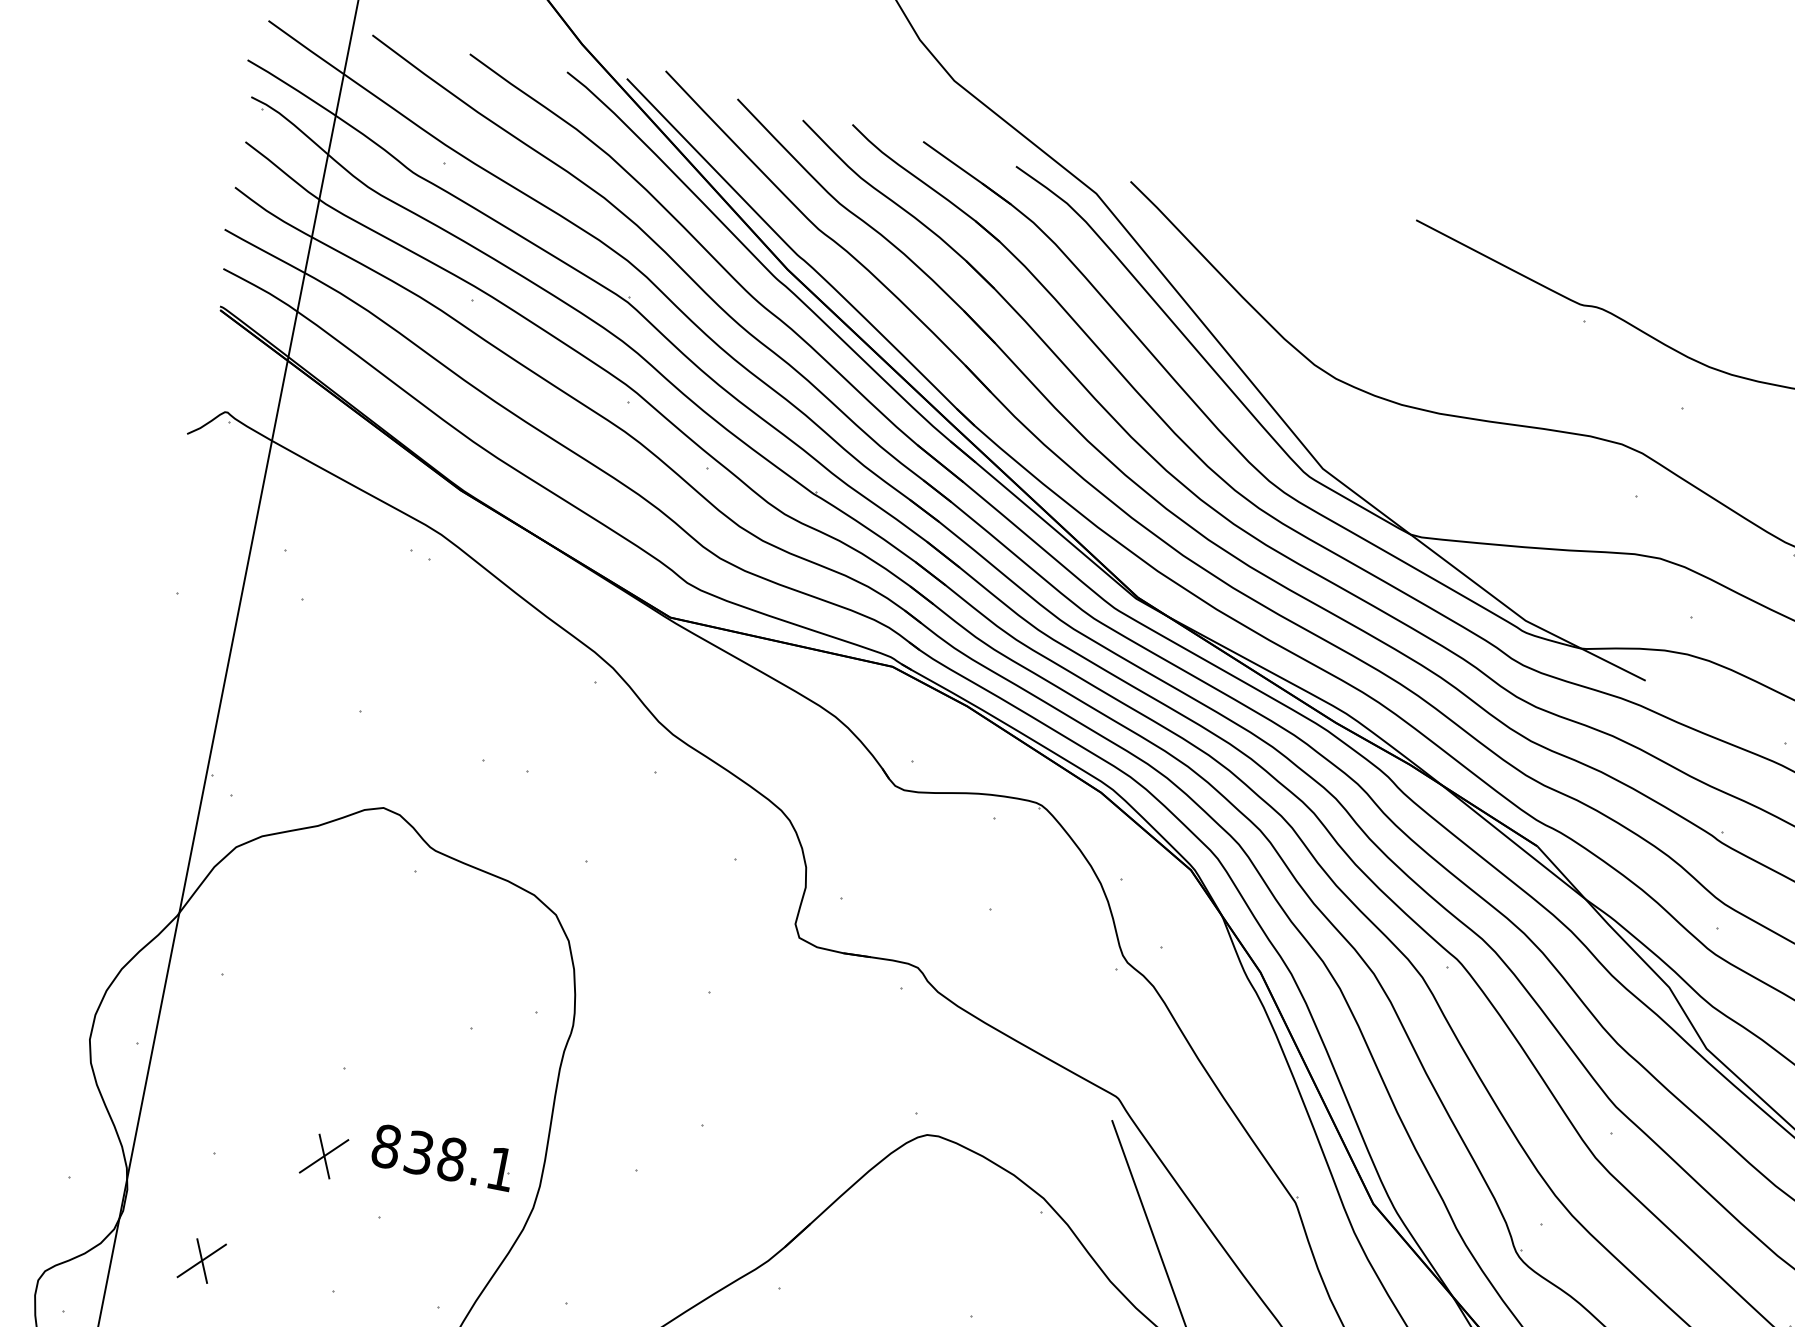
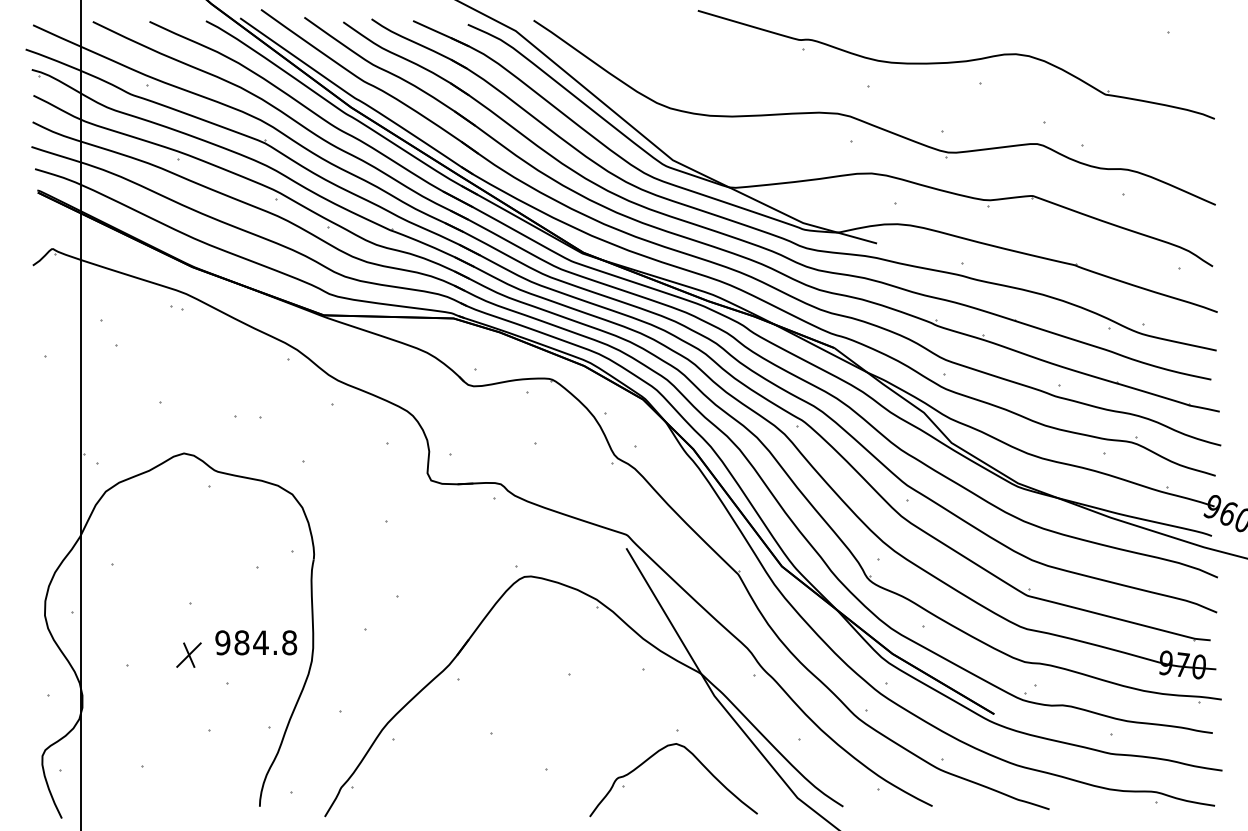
text: (444, 1157) -> (256, 642), 838.1 -> 984.8
part: (201, 1259) -> (131, 726), removed

